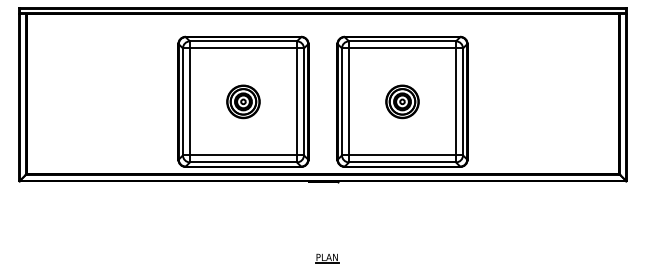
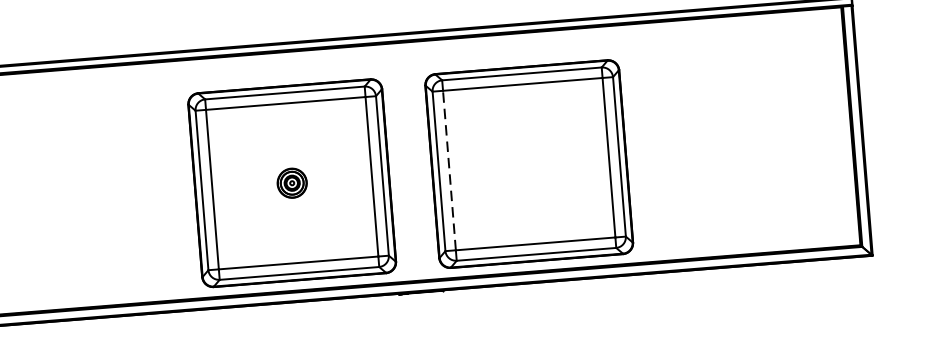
part: (243, 101) -> (292, 182), size x0.6
line: (348, 101) -> (448, 170), solid -> dashed
part: (402, 101) -> (529, 163), removed

